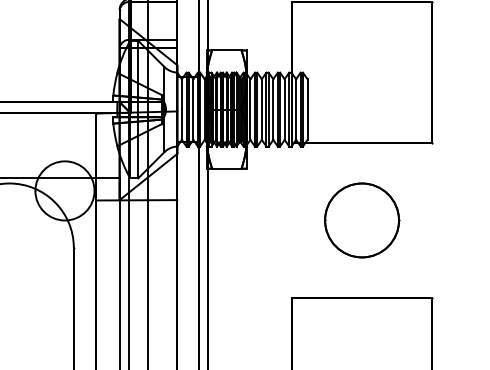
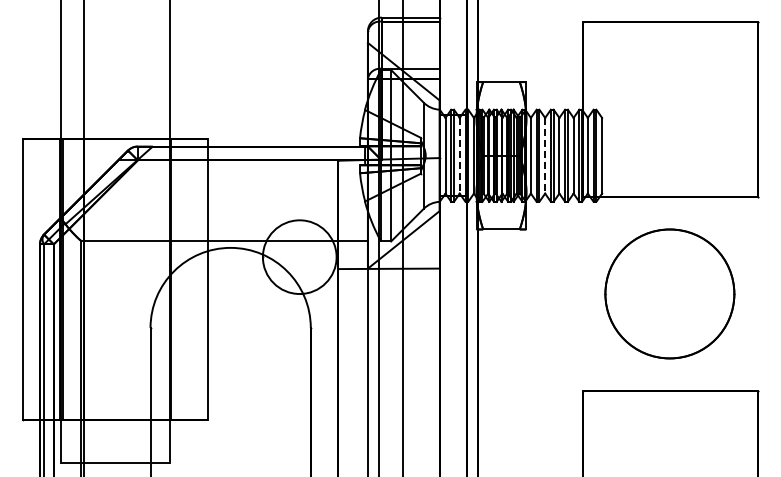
line: (193, 109) -> (459, 155), solid -> dashed
line: (262, 109) -> (545, 155), solid -> dashed
circle: (362, 220) -> (670, 293), size x1.4

